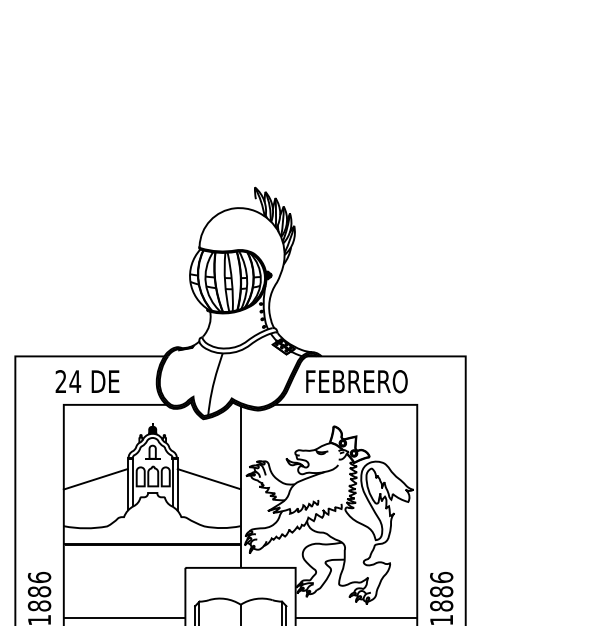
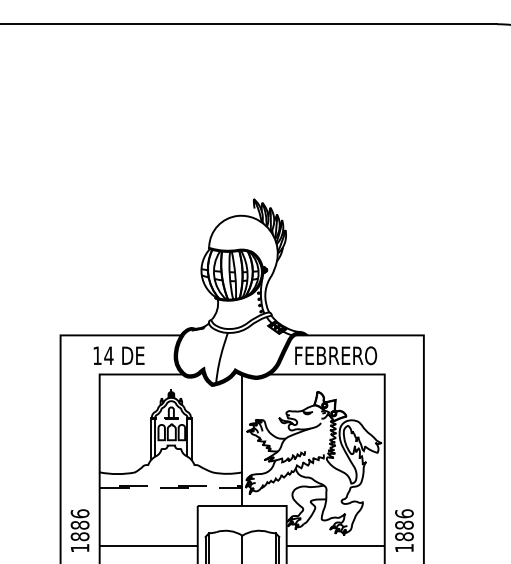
text: (61, 381) -> (97, 355), 24 -> 14
line: (95, 479) -> (125, 434), removed
line: (208, 479) -> (216, 434), removed
line: (239, 544) -> (241, 487), solid -> dashed

